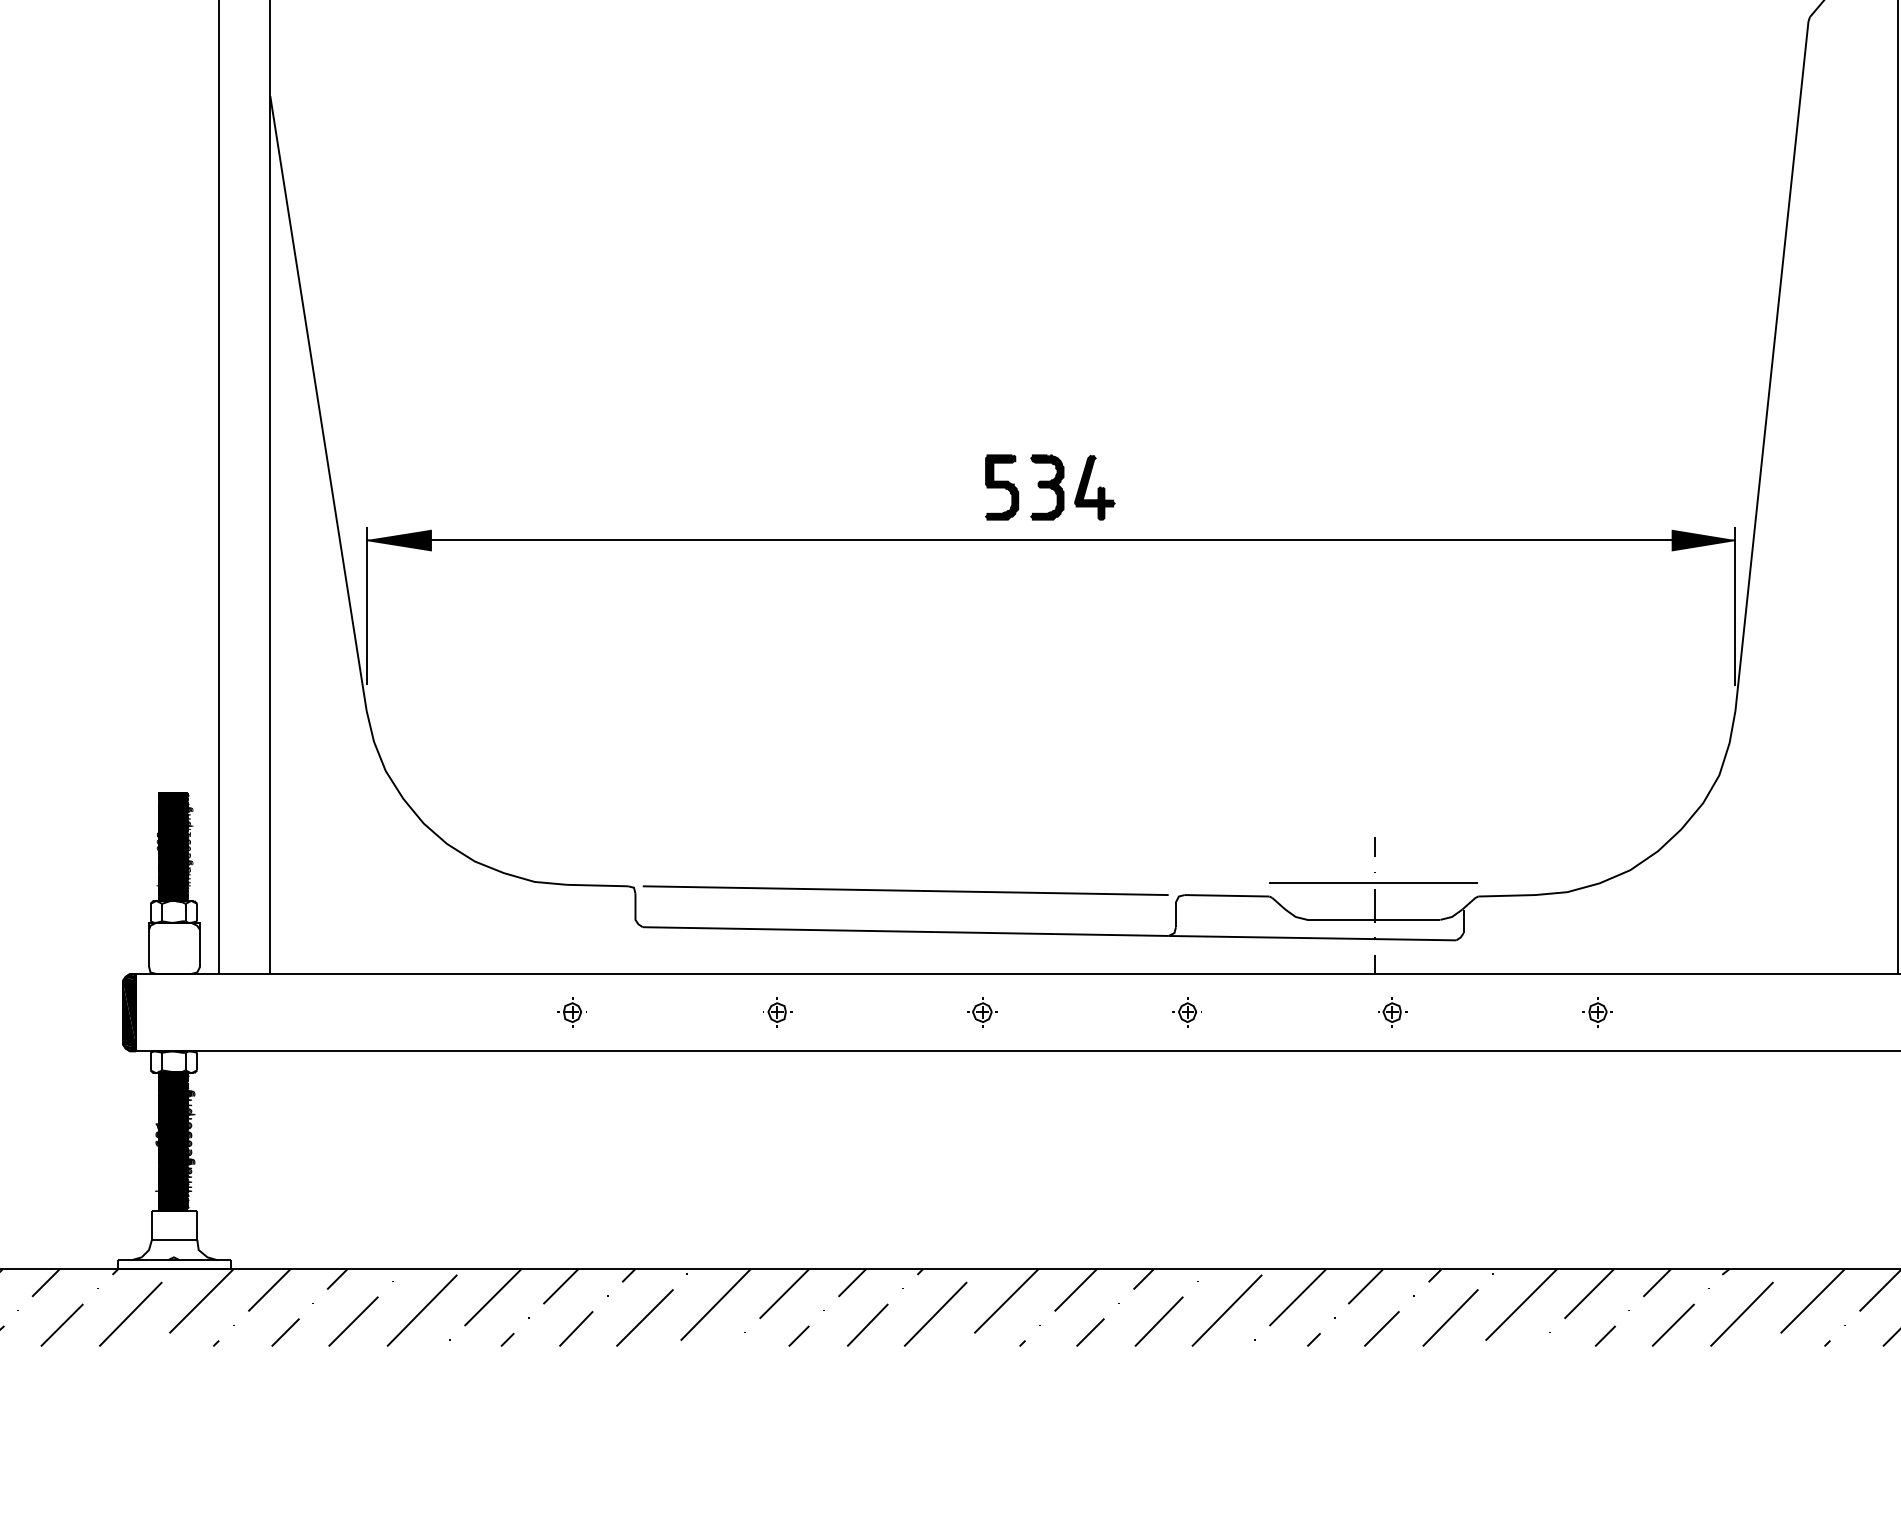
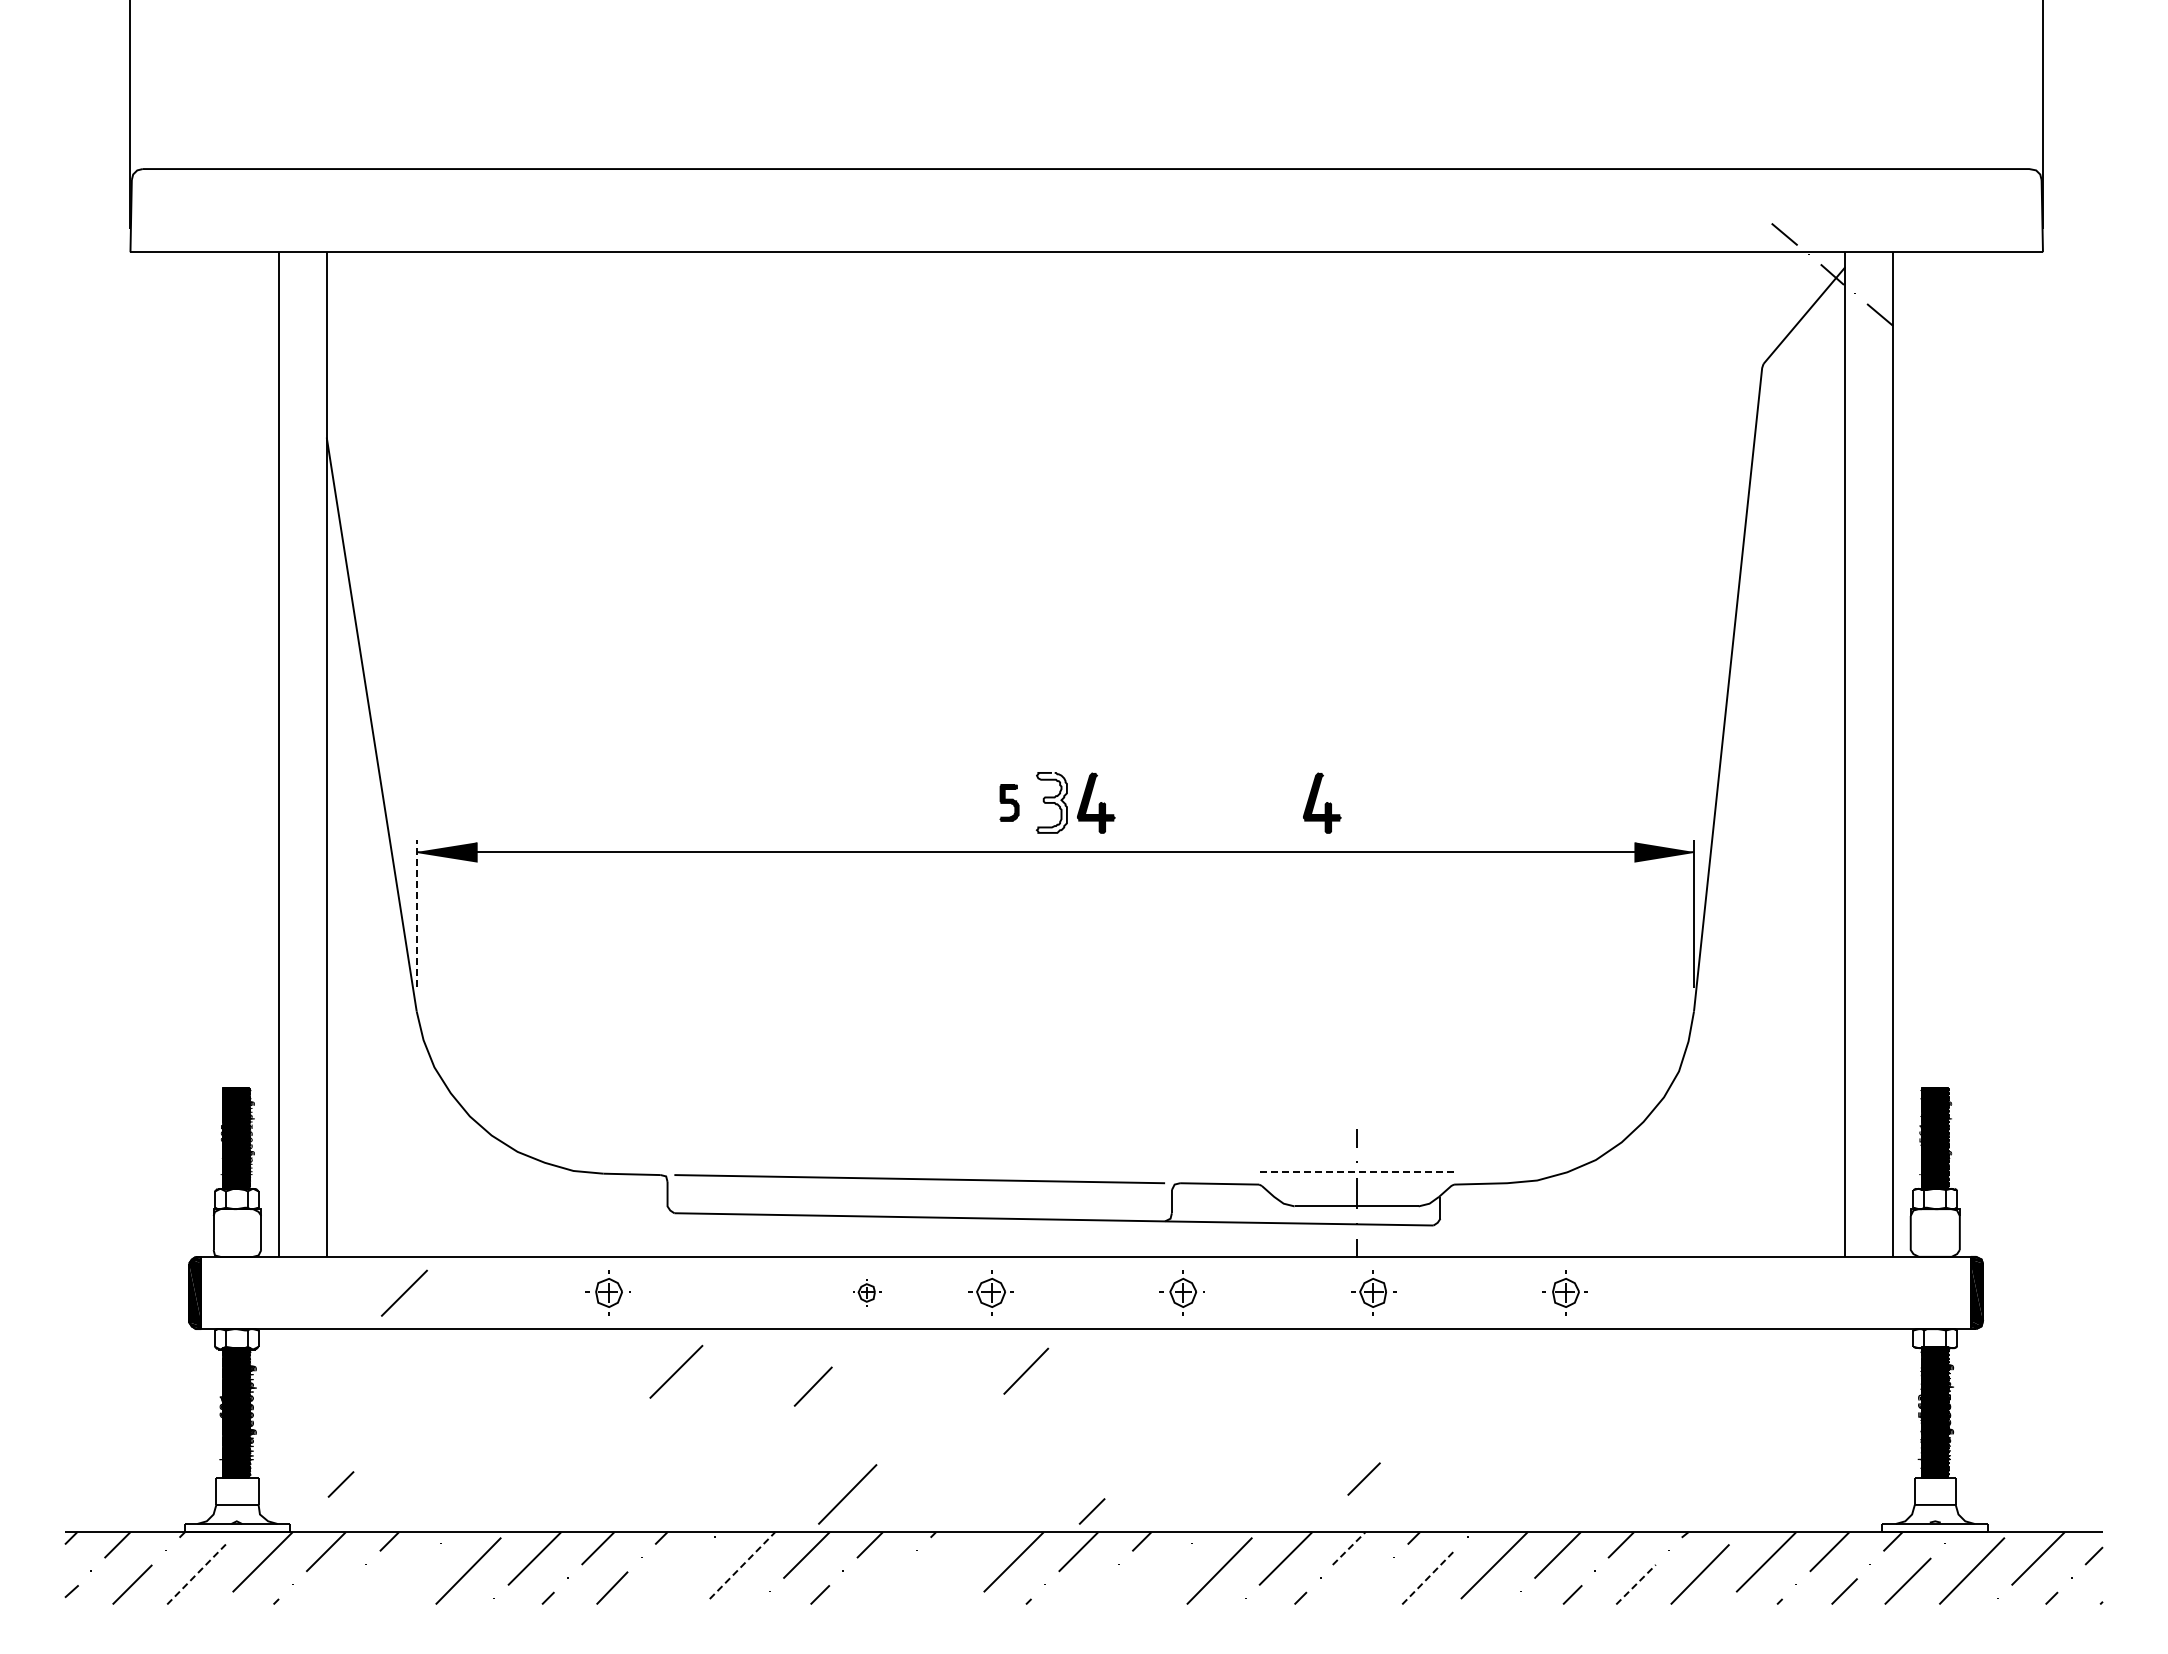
part: (1001, 487) -> (1009, 802), size x0.6
fill: (1046, 487) -> (1051, 802), removed
part: (1337, 487) -> (1322, 802), added
line: (366, 606) -> (416, 913), solid -> dashed
line: (1373, 883) -> (1356, 1172), solid -> dashed
part: (572, 1012) -> (608, 1292), size x1.6
part: (777, 1012) -> (867, 1292), moved
part: (982, 1012) -> (991, 1292), size x1.6
part: (1186, 1012) -> (1181, 1292), size x1.6
part: (1393, 1012) -> (1374, 1292), size x1.6
part: (1597, 1012) -> (1565, 1292), size x1.6
line: (1366, 1286) -> (1349, 1548), solid -> dashed
line: (715, 1304) -> (742, 1565), solid -> dashed
line: (130, 1314) -> (196, 1574), solid -> dashed
line: (935, 1314) -> (847, 1494), moved
line: (645, 1317) -> (676, 1371), moved
line: (1450, 1317) -> (1428, 1577), solid -> dashed
line: (352, 1320) -> (403, 1292), moved
line: (1159, 1320) -> (1026, 1370), moved
line: (866, 1325) -> (812, 1386), moved
line: (1673, 1325) -> (1636, 1584), solid -> dashed
line: (1381, 1328) -> (1363, 1478), moved
line: (285, 1332) -> (340, 1484), moved
line: (1089, 1332) -> (1091, 1511), moved

